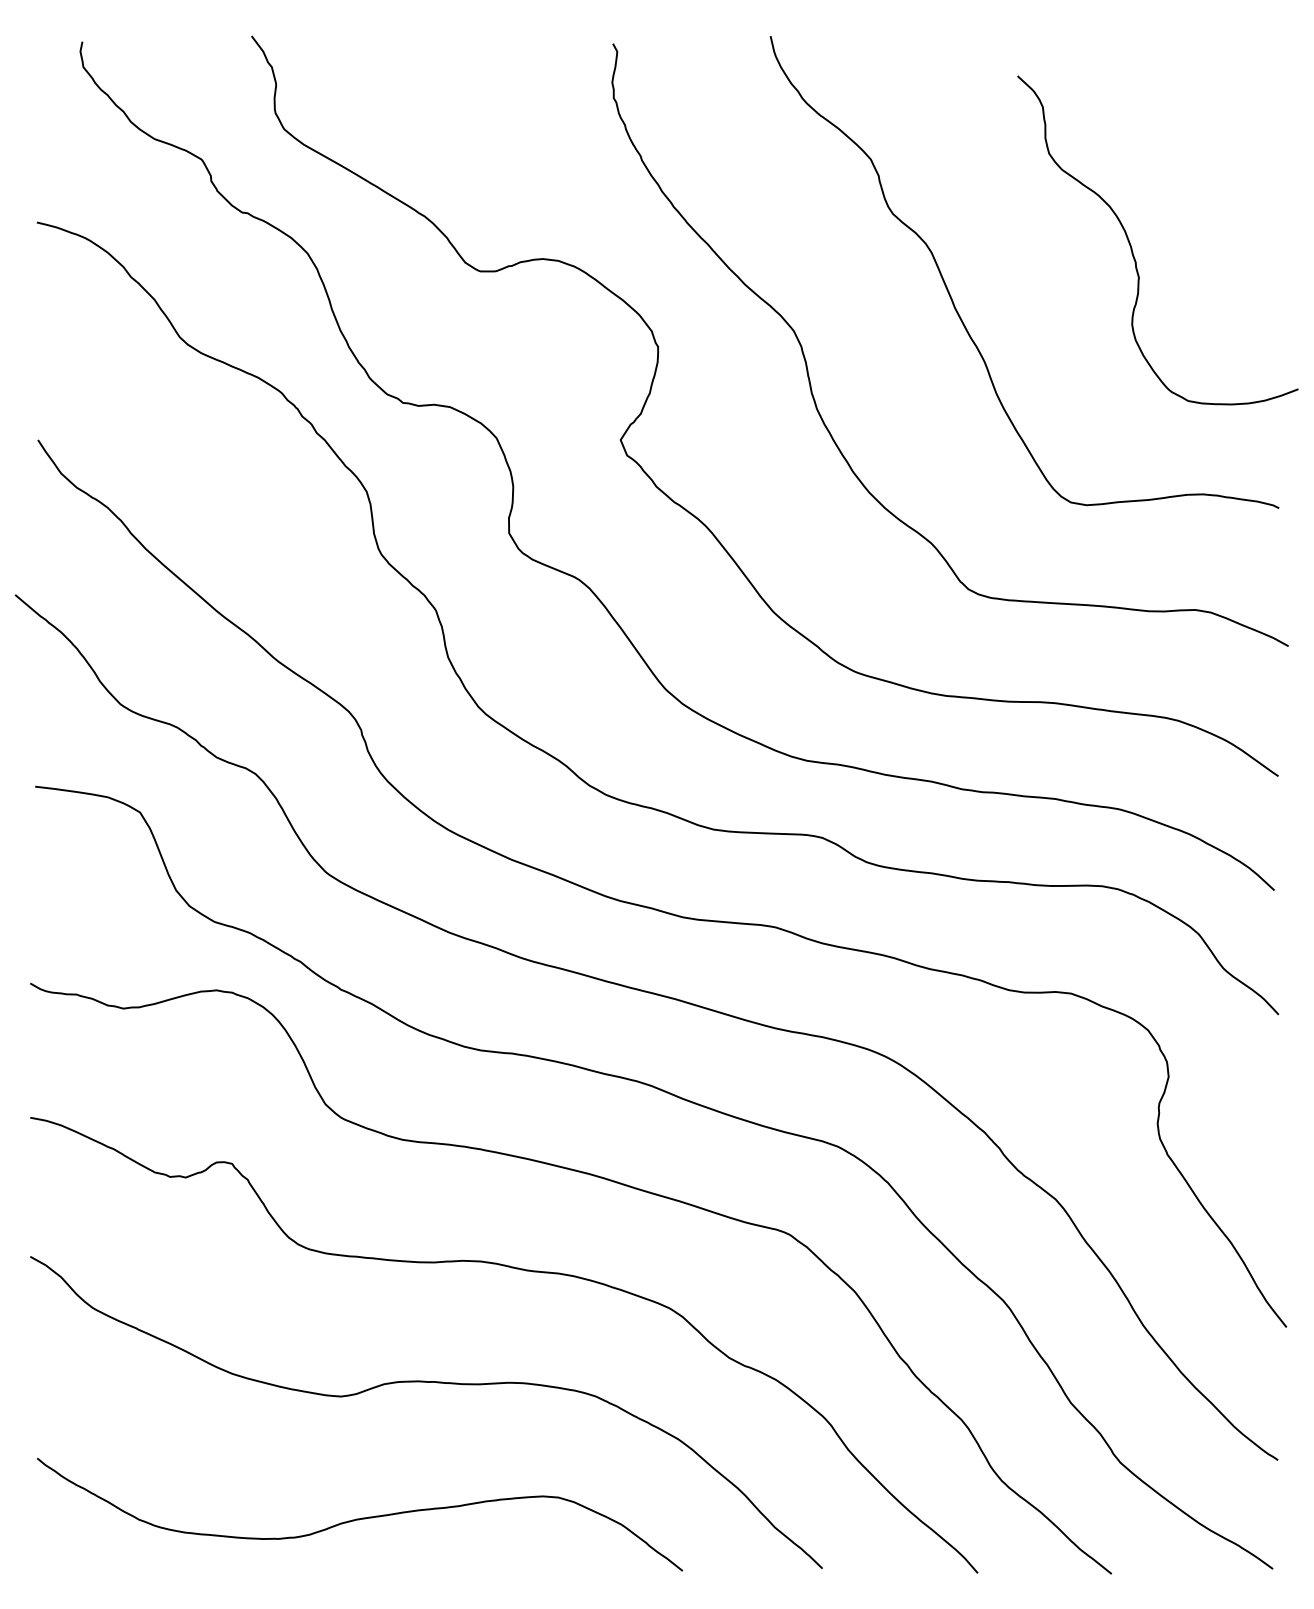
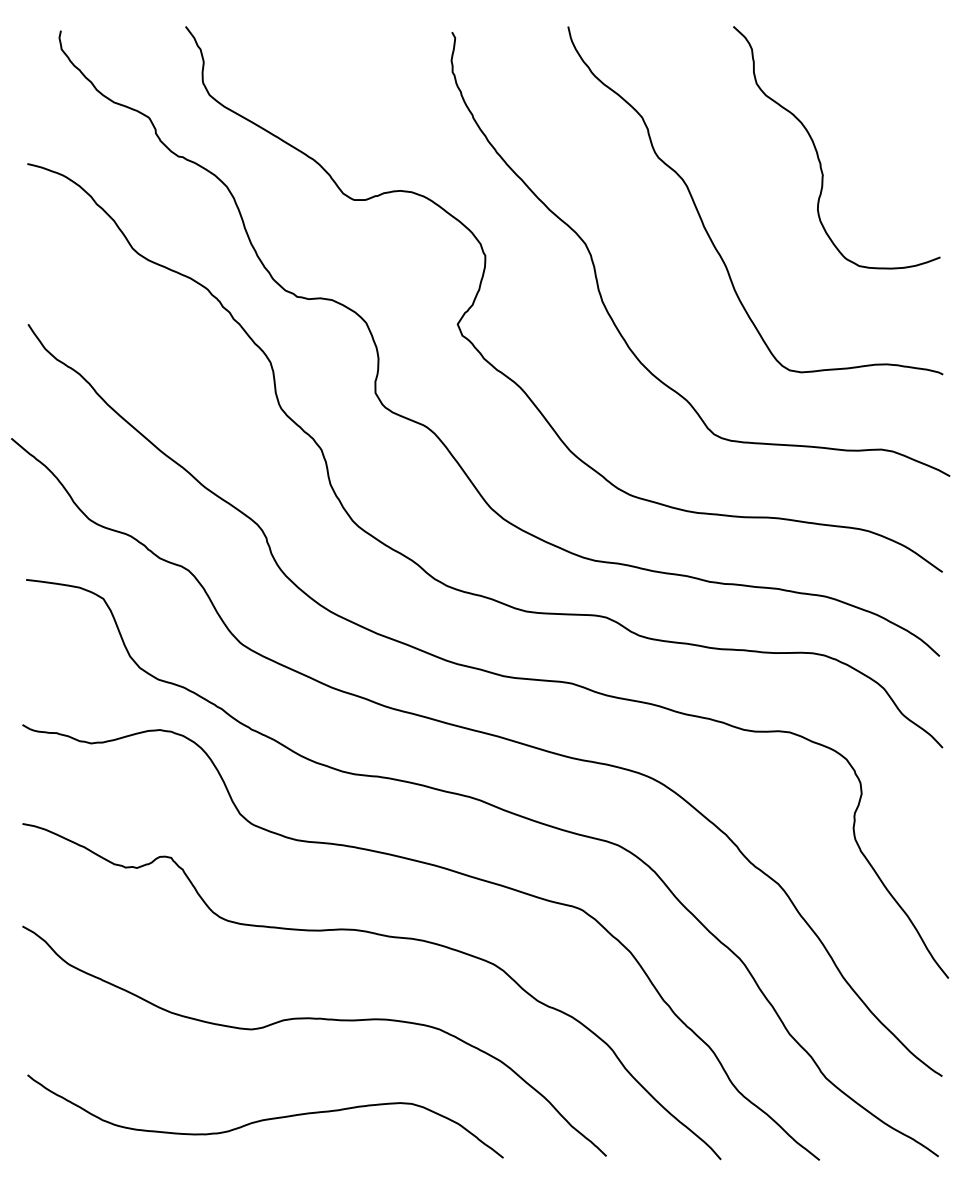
curve: (1132, 247) -> (818, 152), moved

